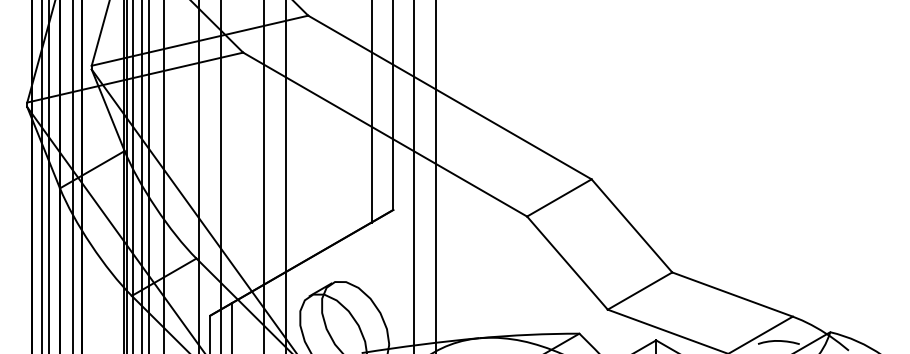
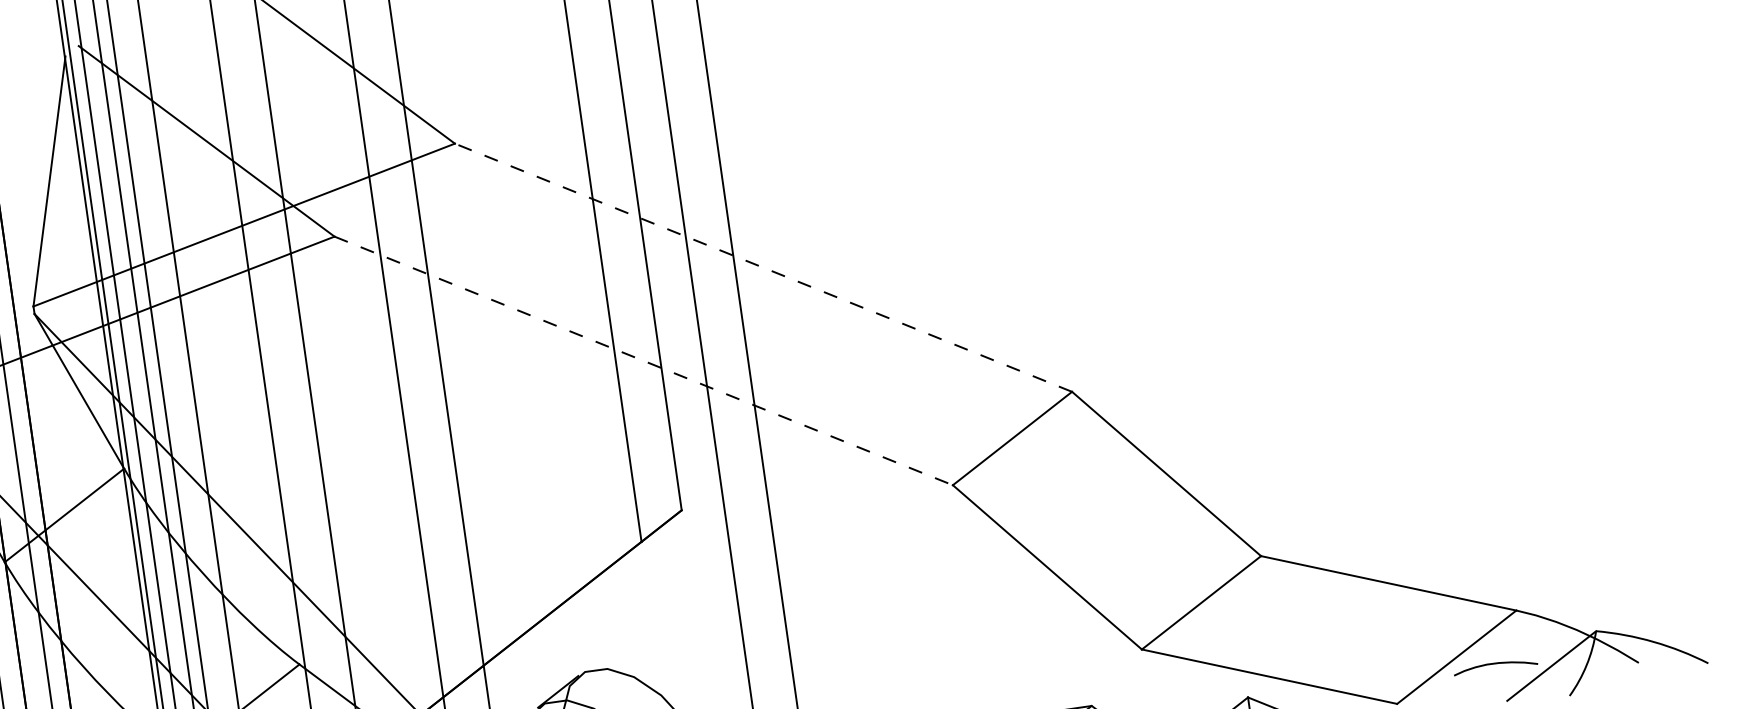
line: (449, 97) -> (762, 267), solid -> dashed
line: (385, 134) -> (644, 360), solid -> dashed

